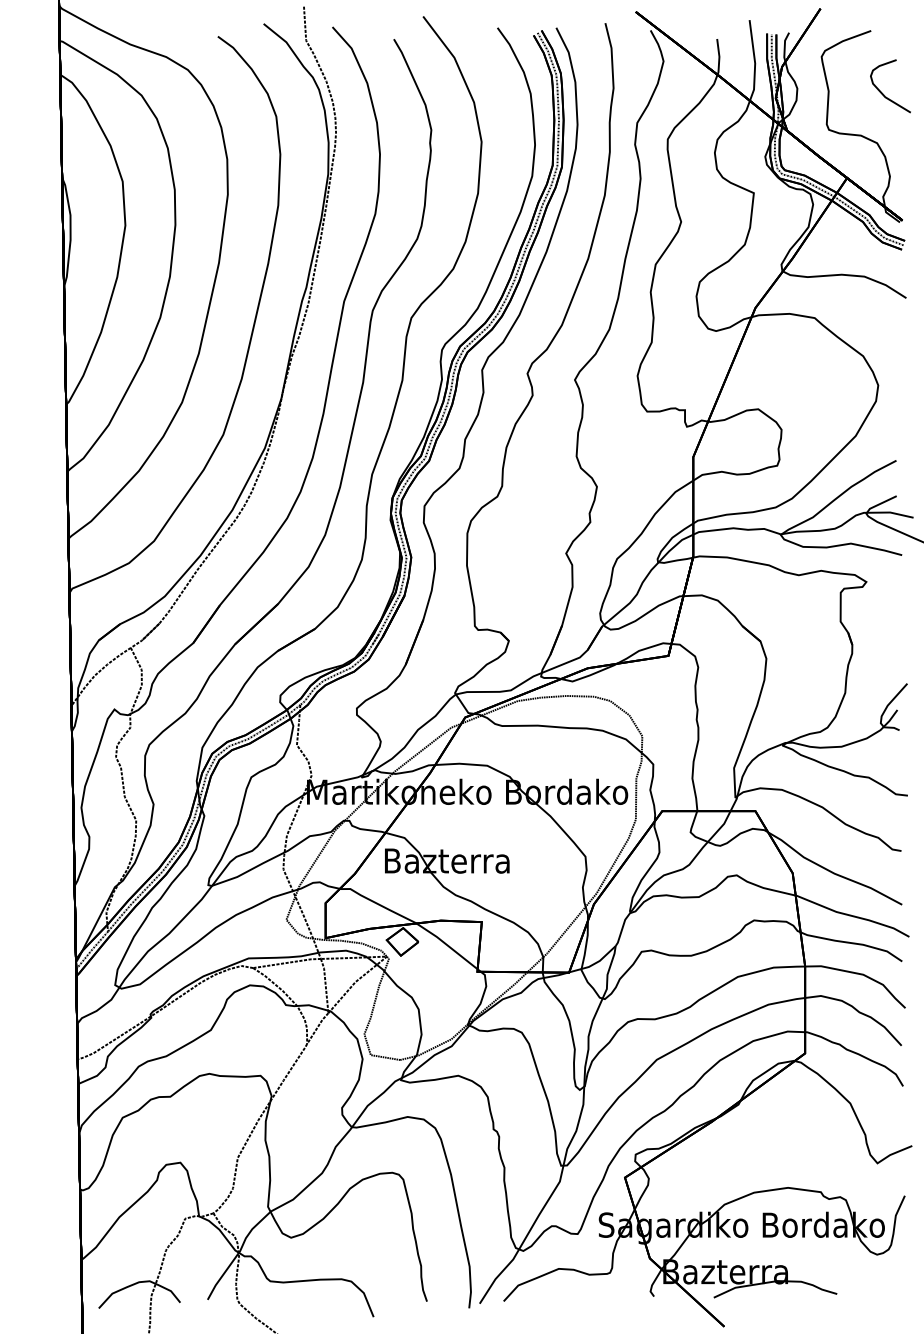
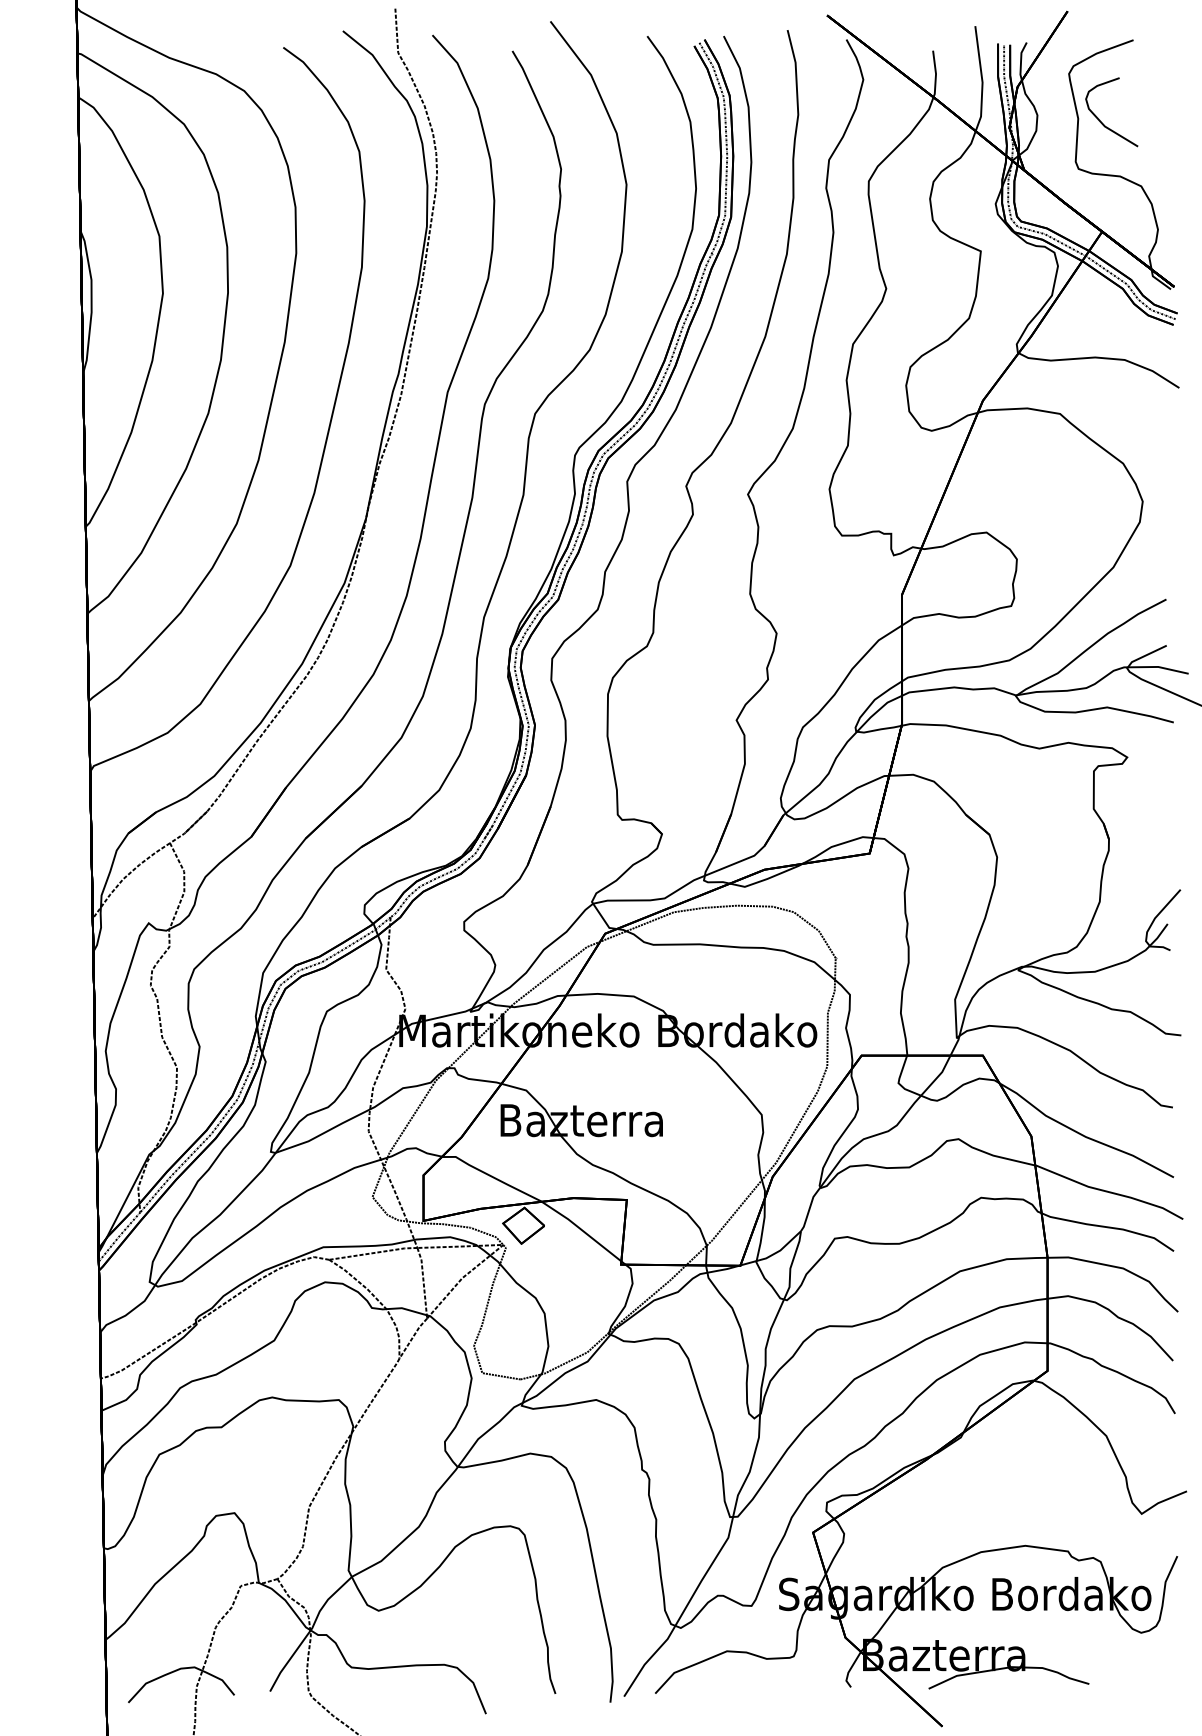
part: (882, 93) -> (1101, 121), moved

